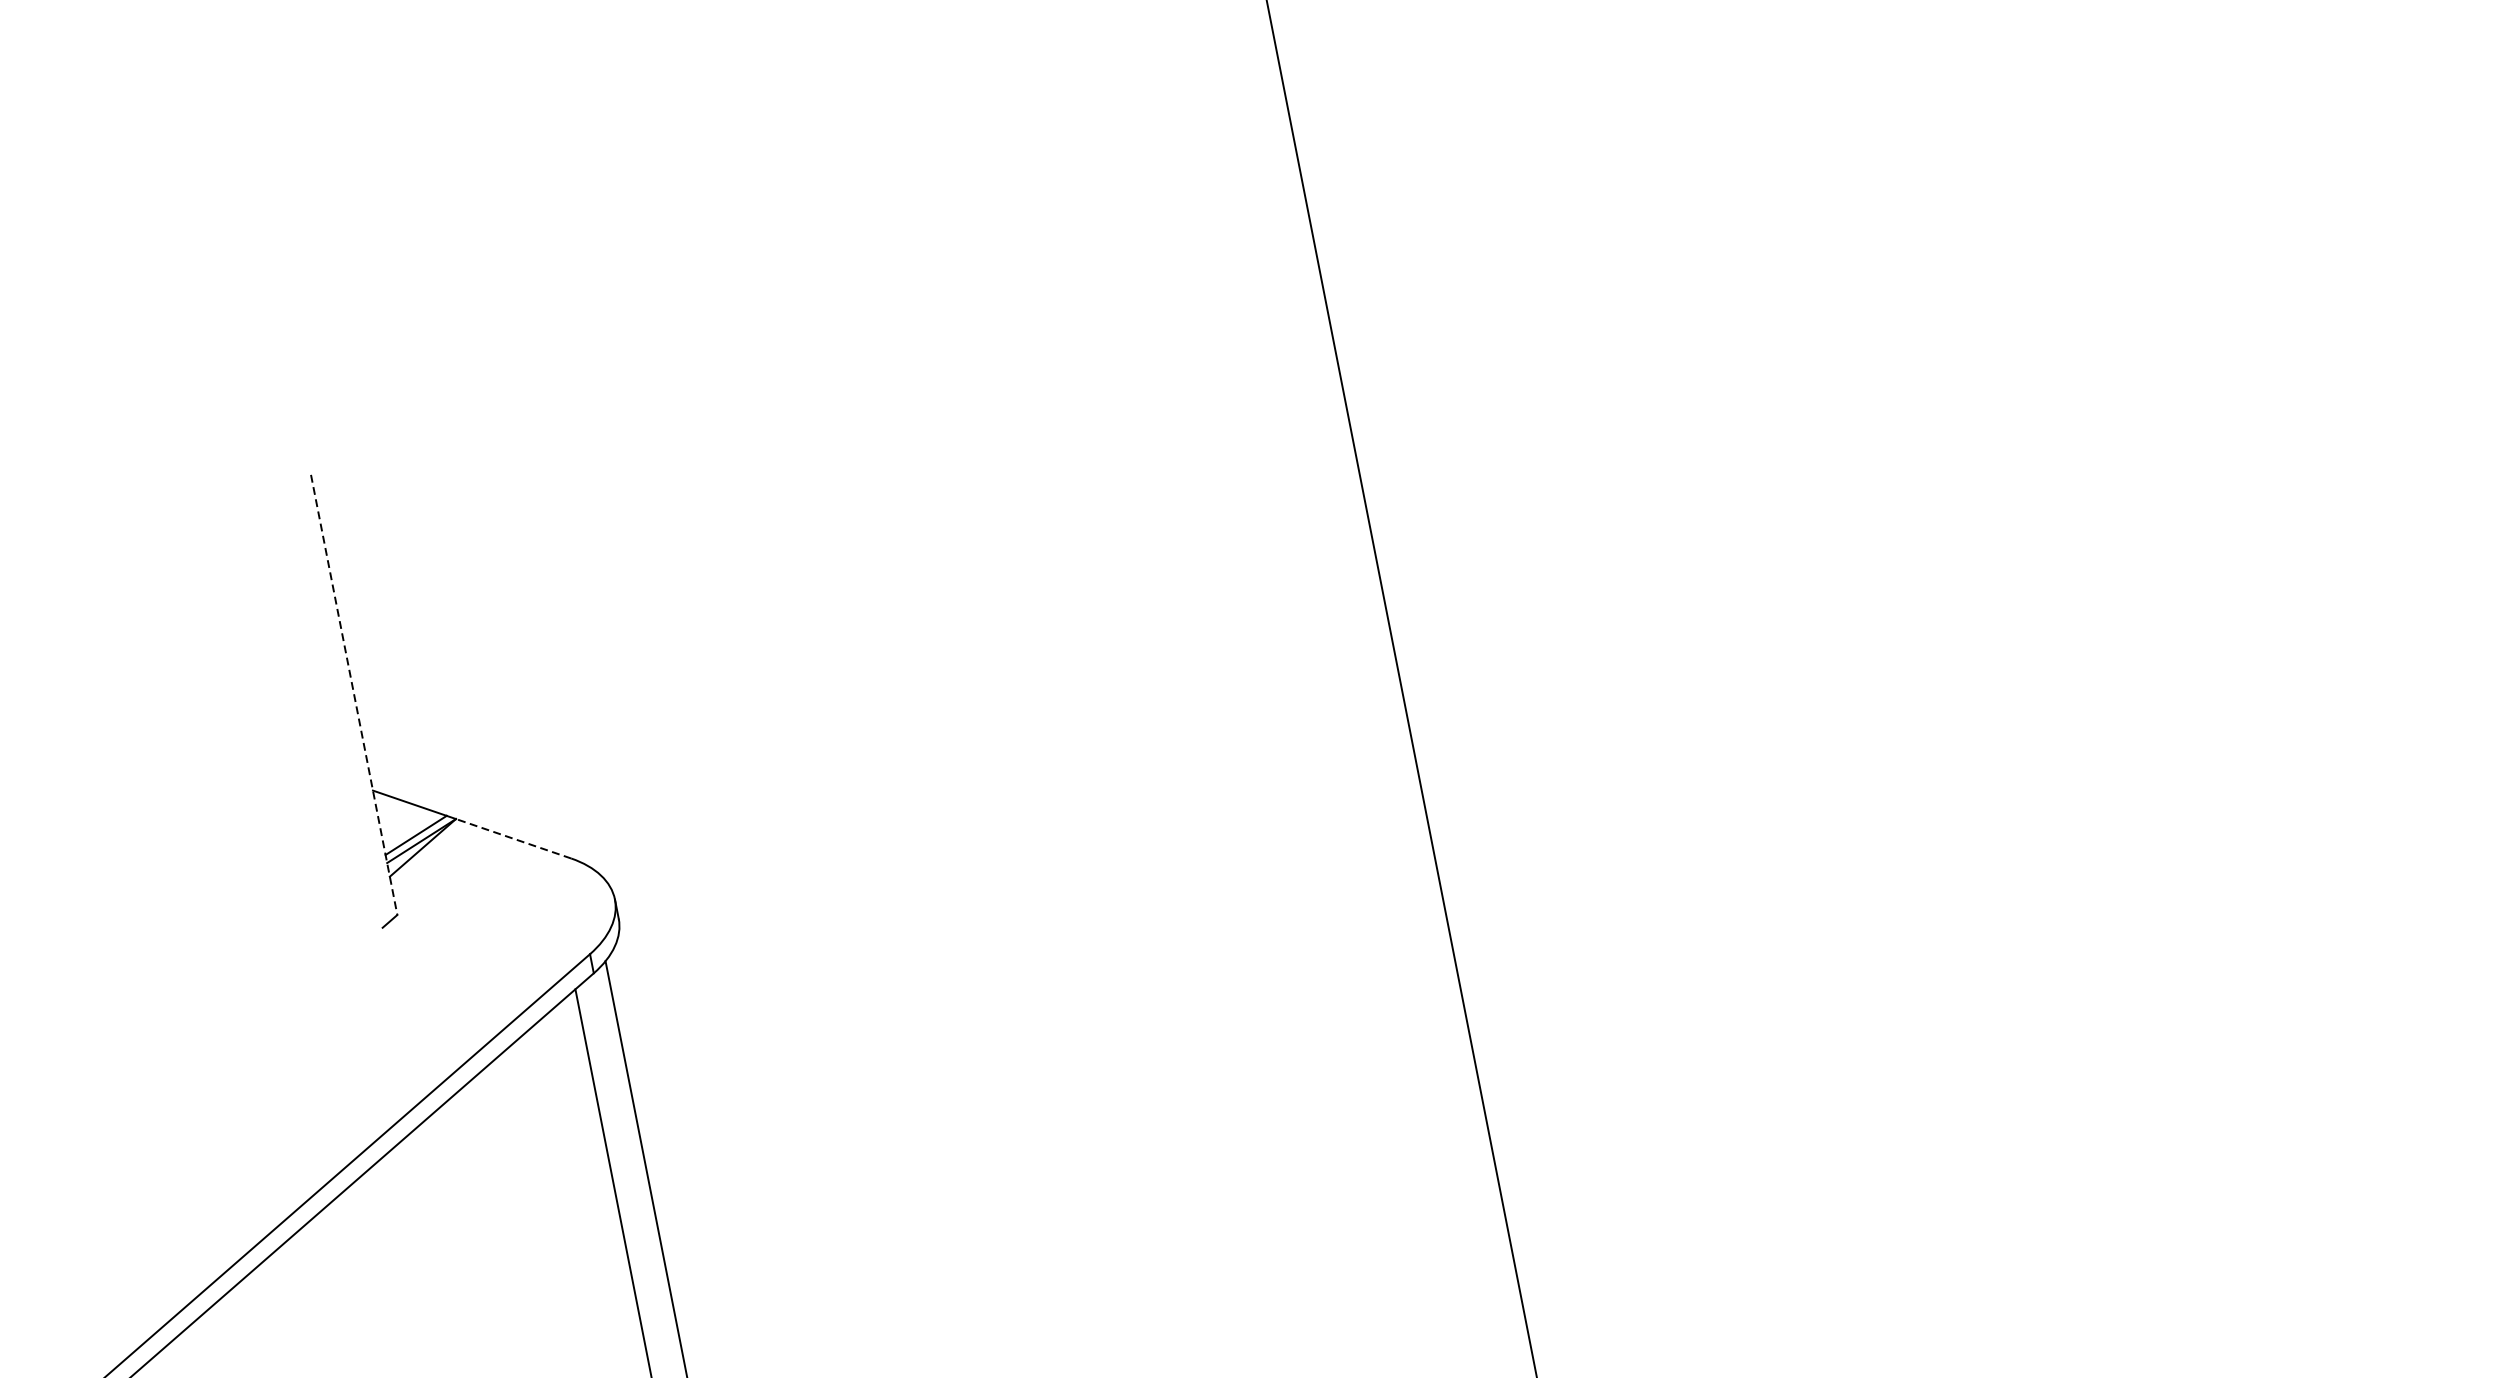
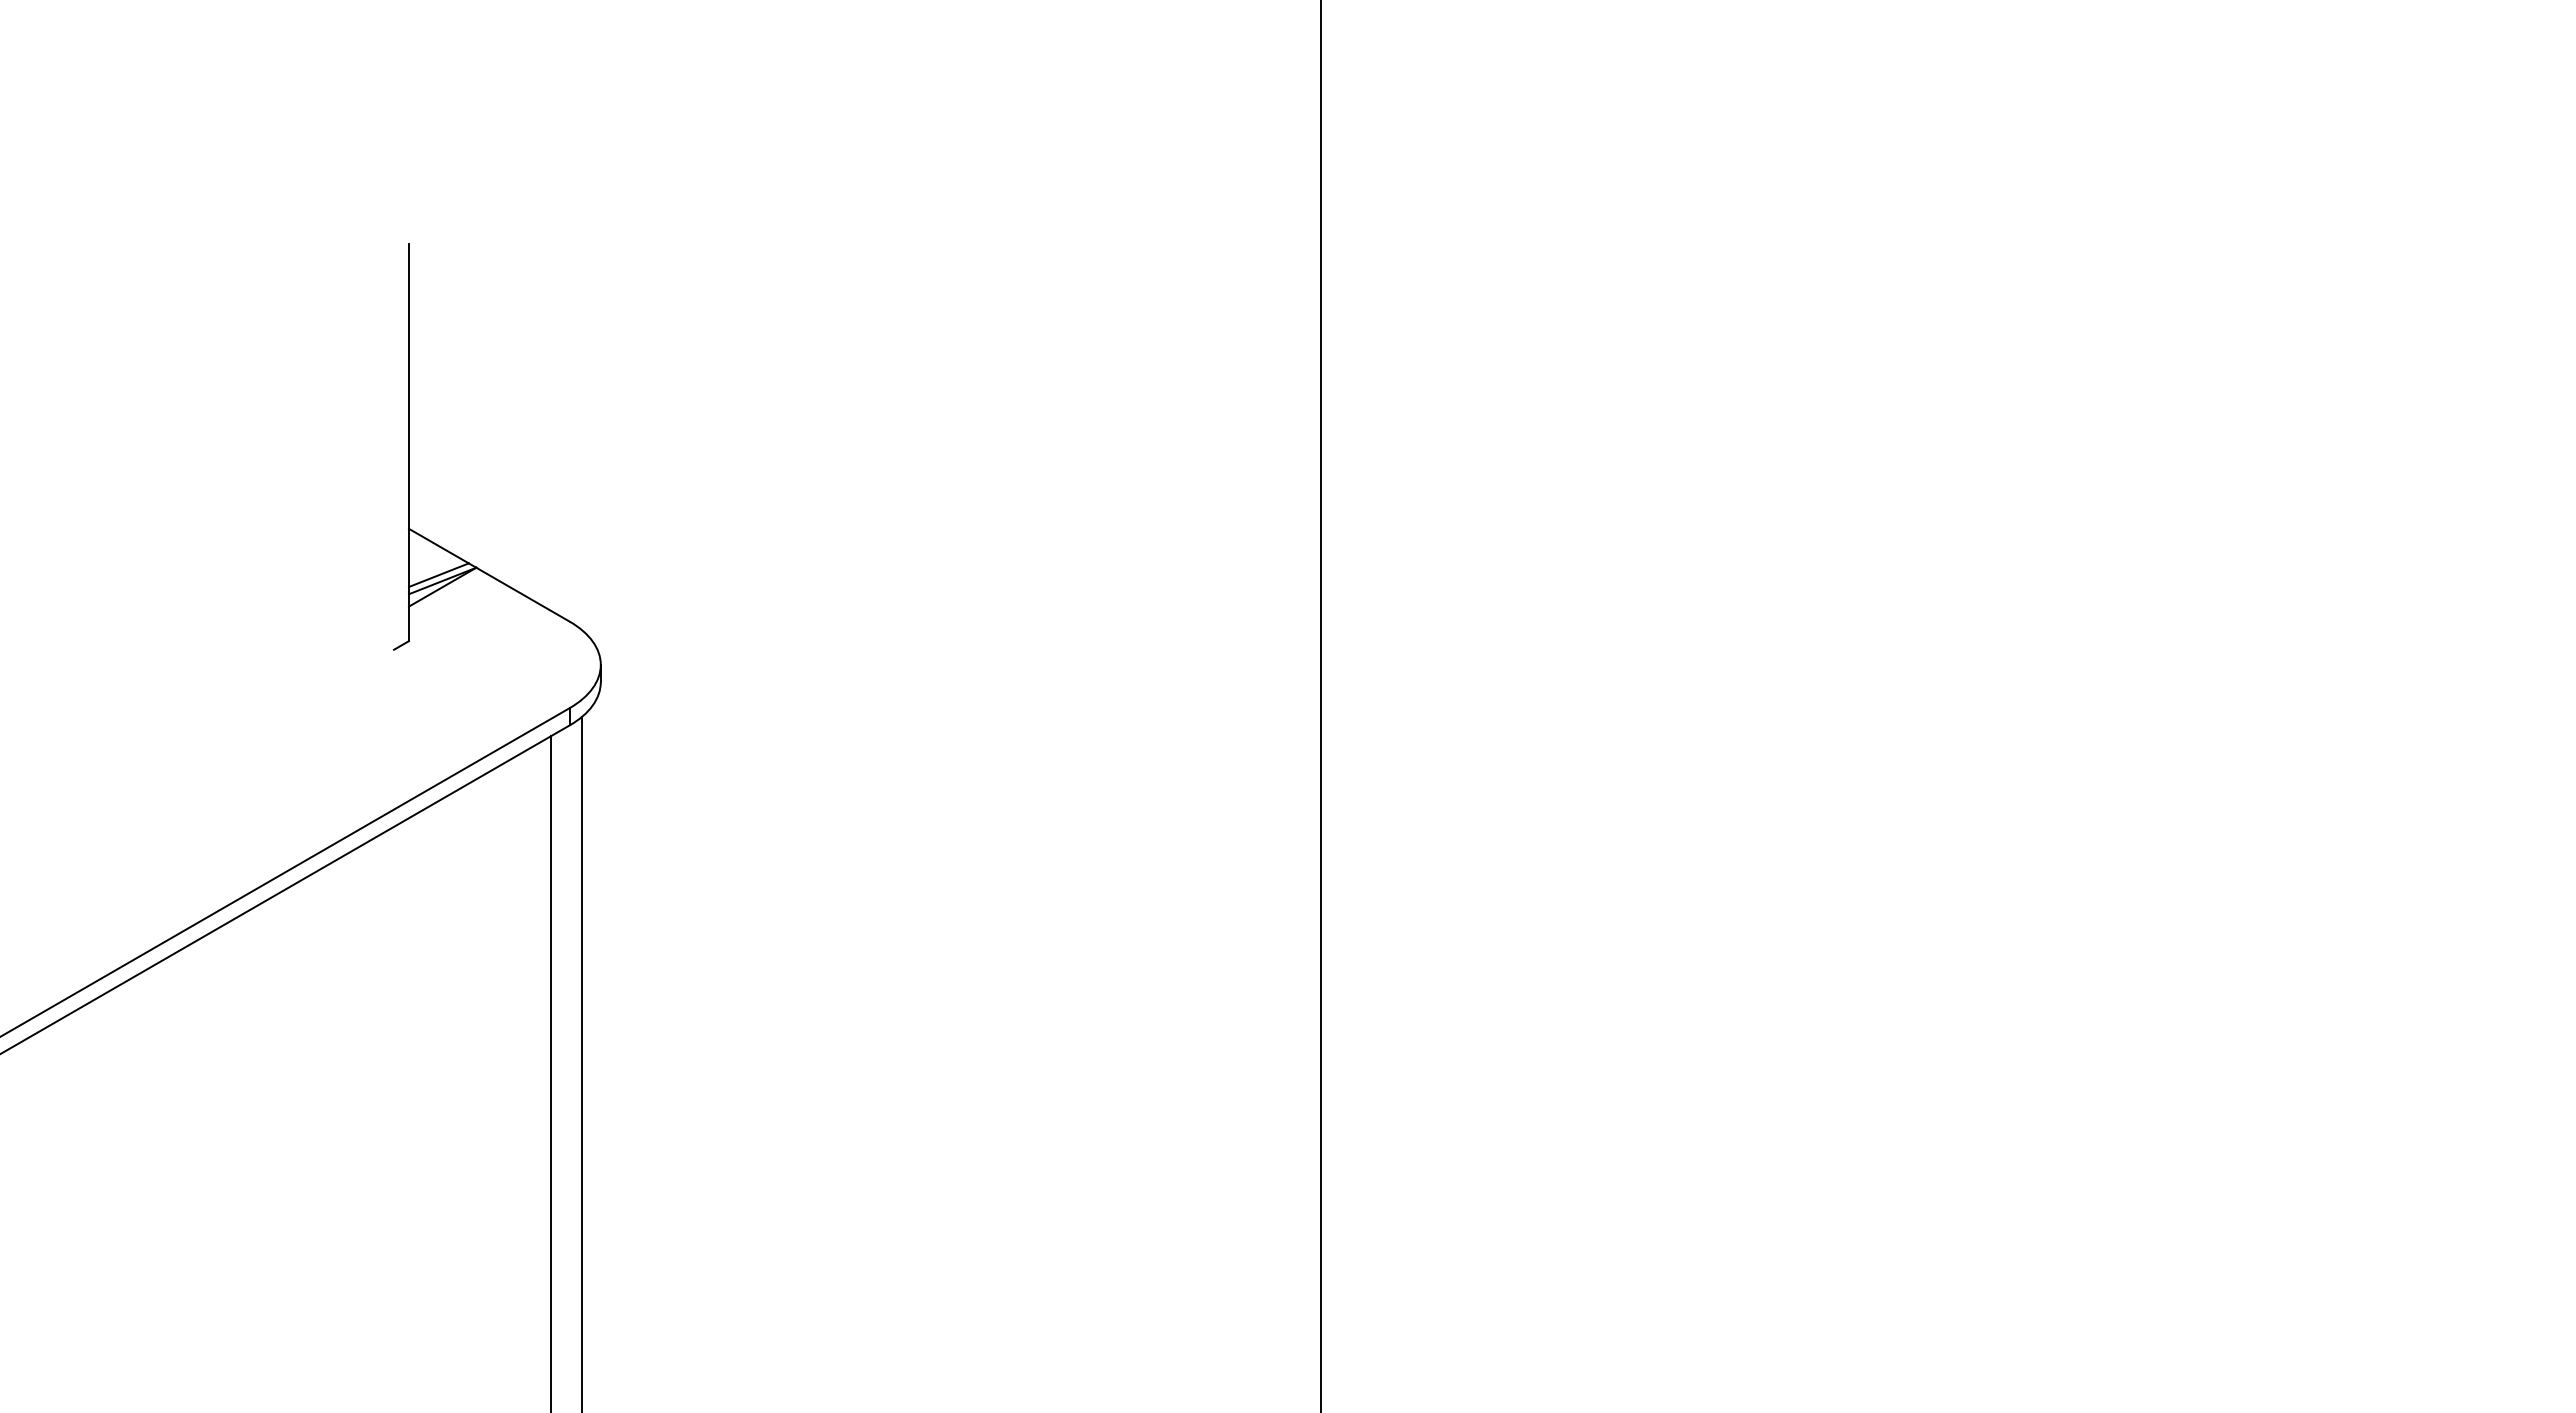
line: (354, 694) -> (409, 442), dashed -> solid
line: (514, 838) -> (523, 594), dashed -> solid

